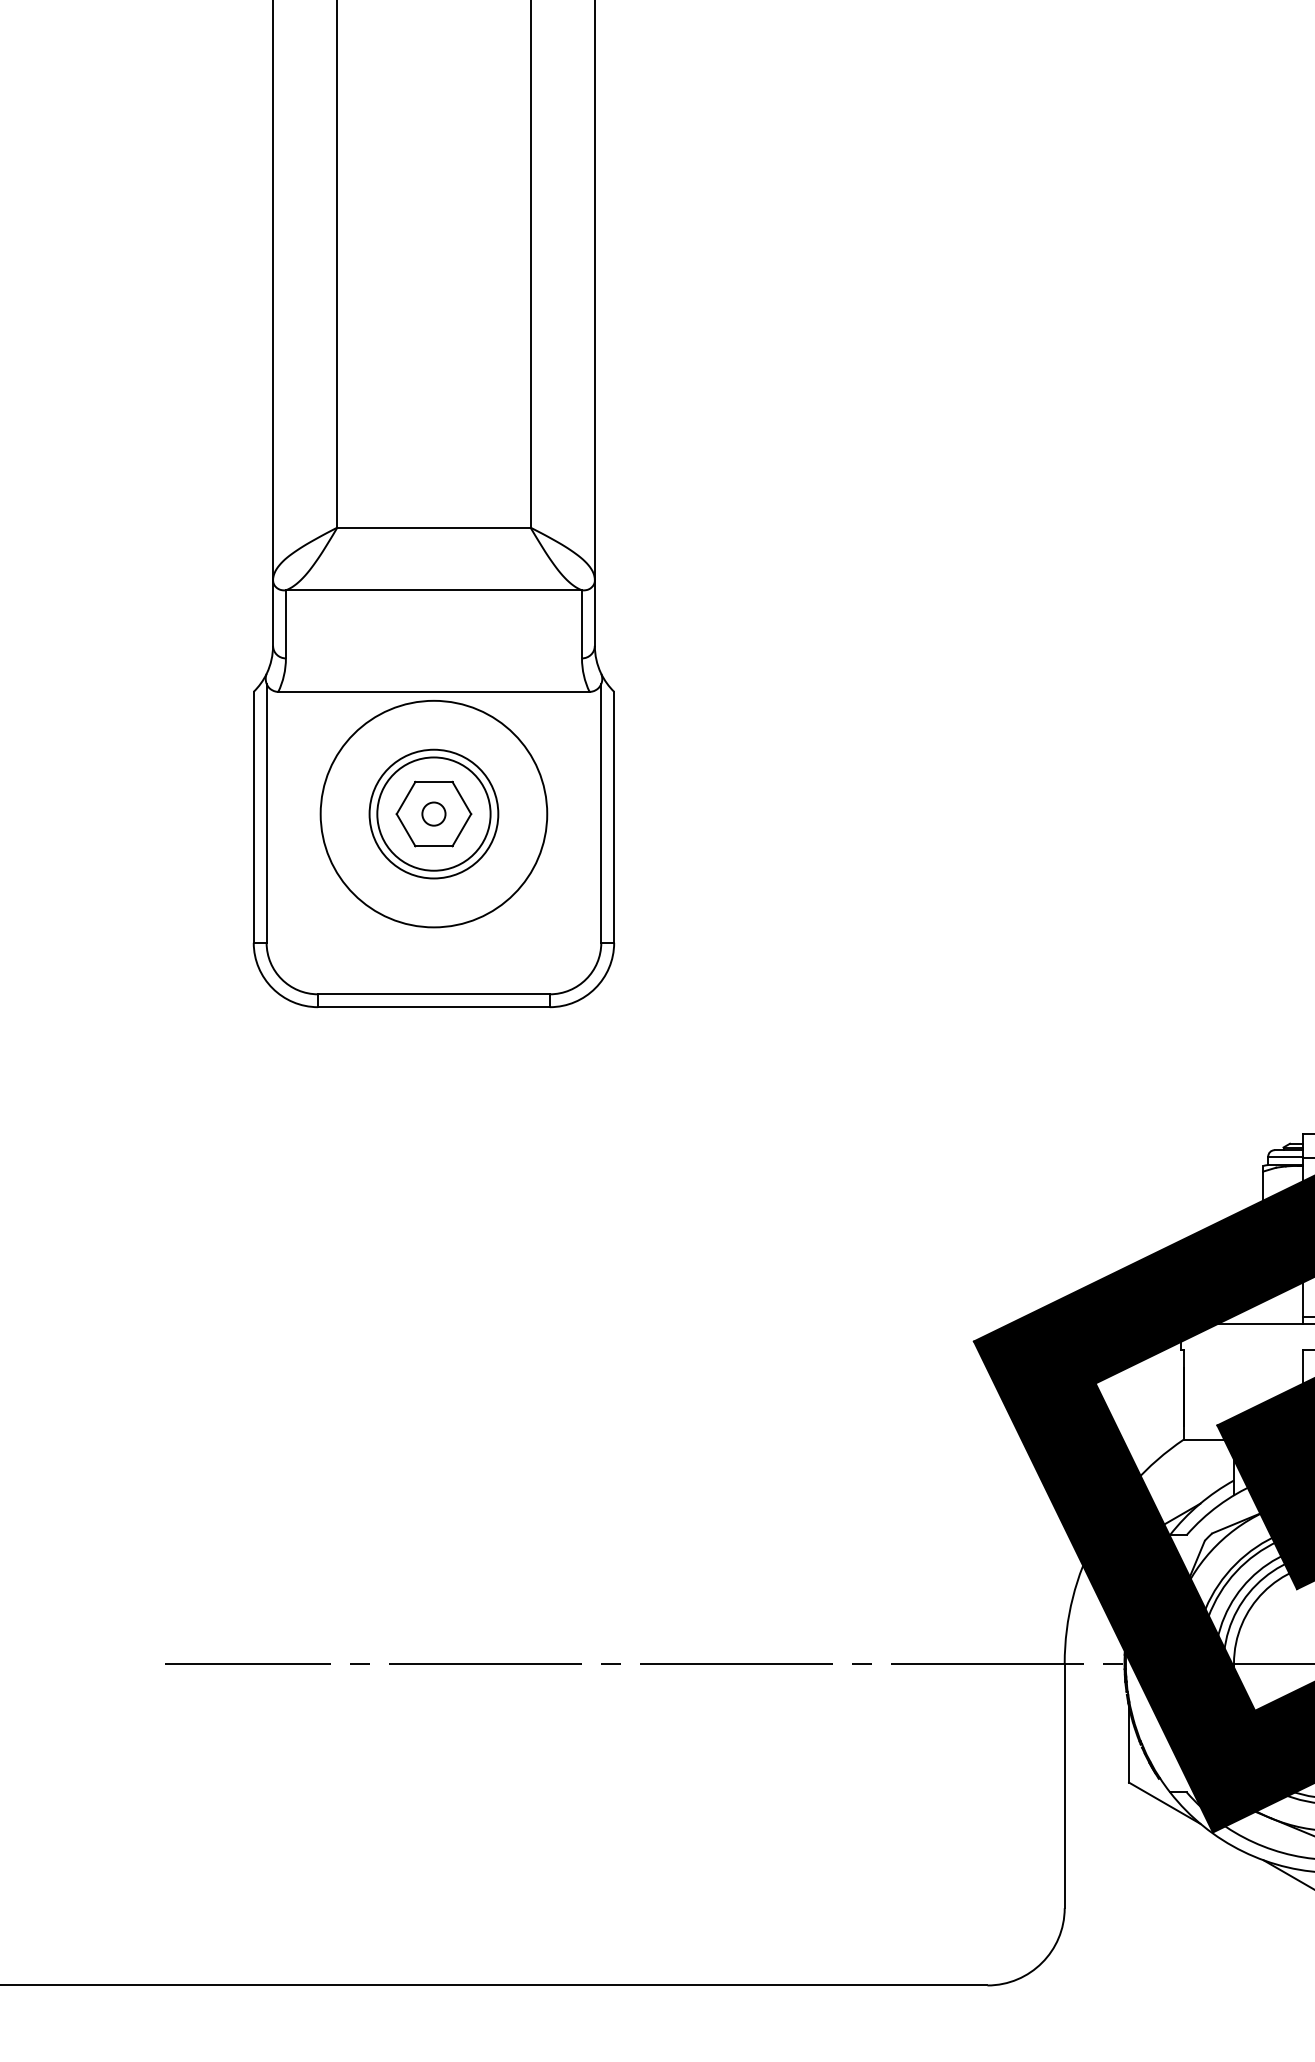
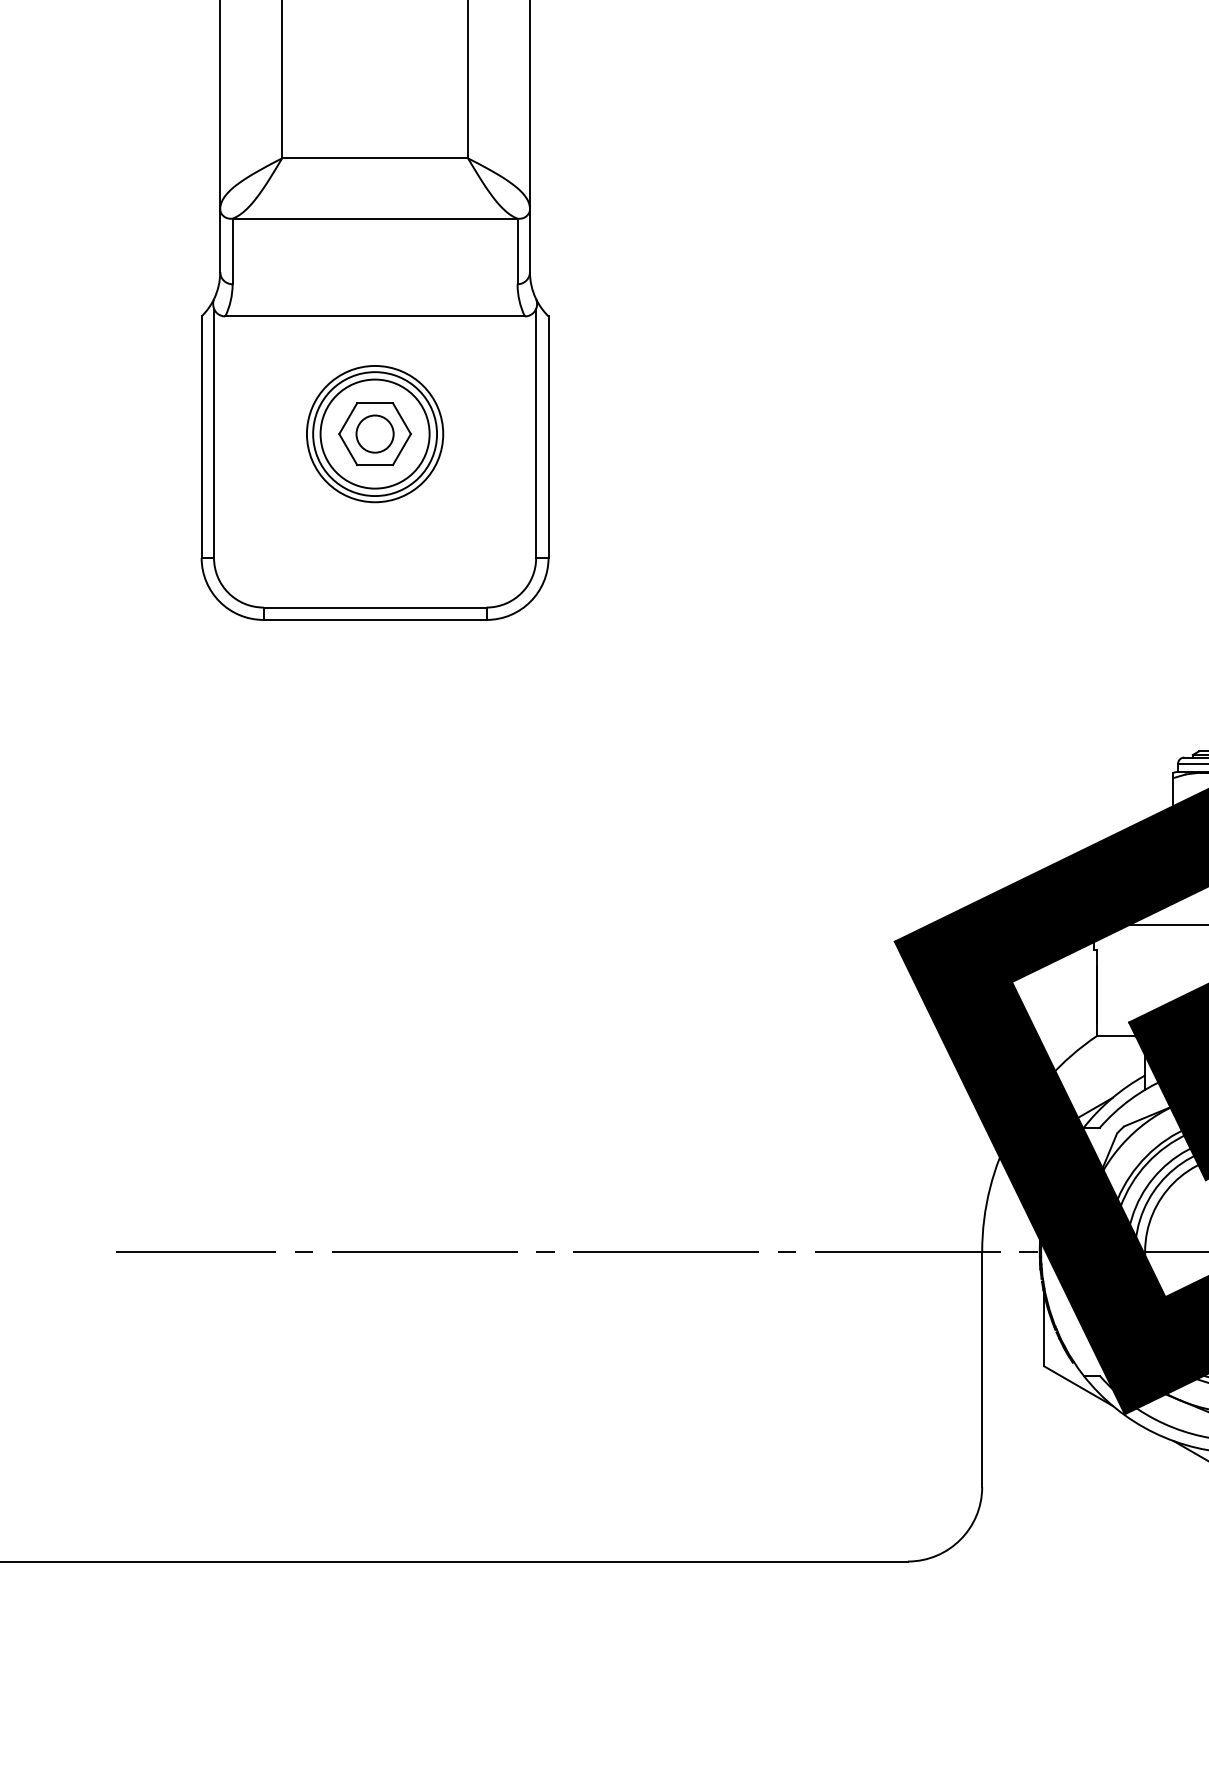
circle: (433, 813) -> (374, 433), size x0.62
circle: (433, 813) -> (374, 433), size x1.67

